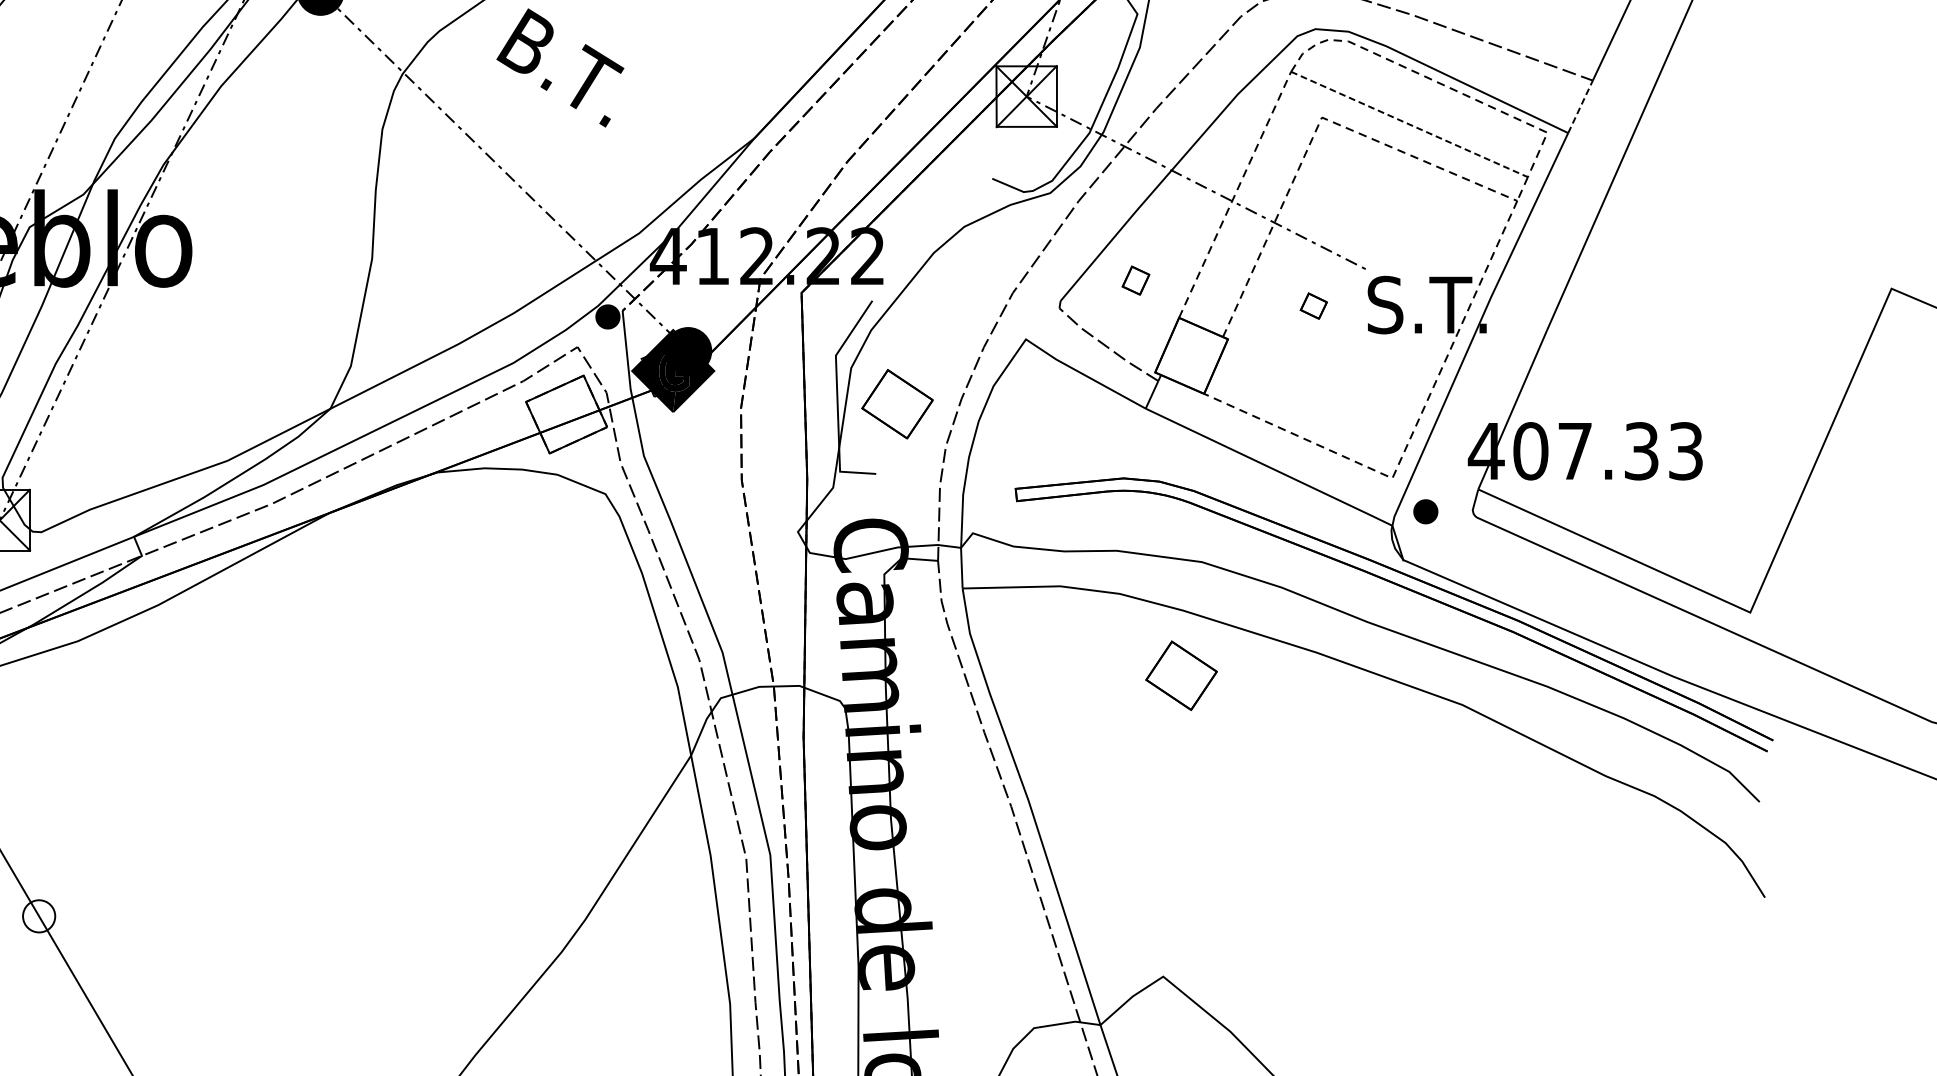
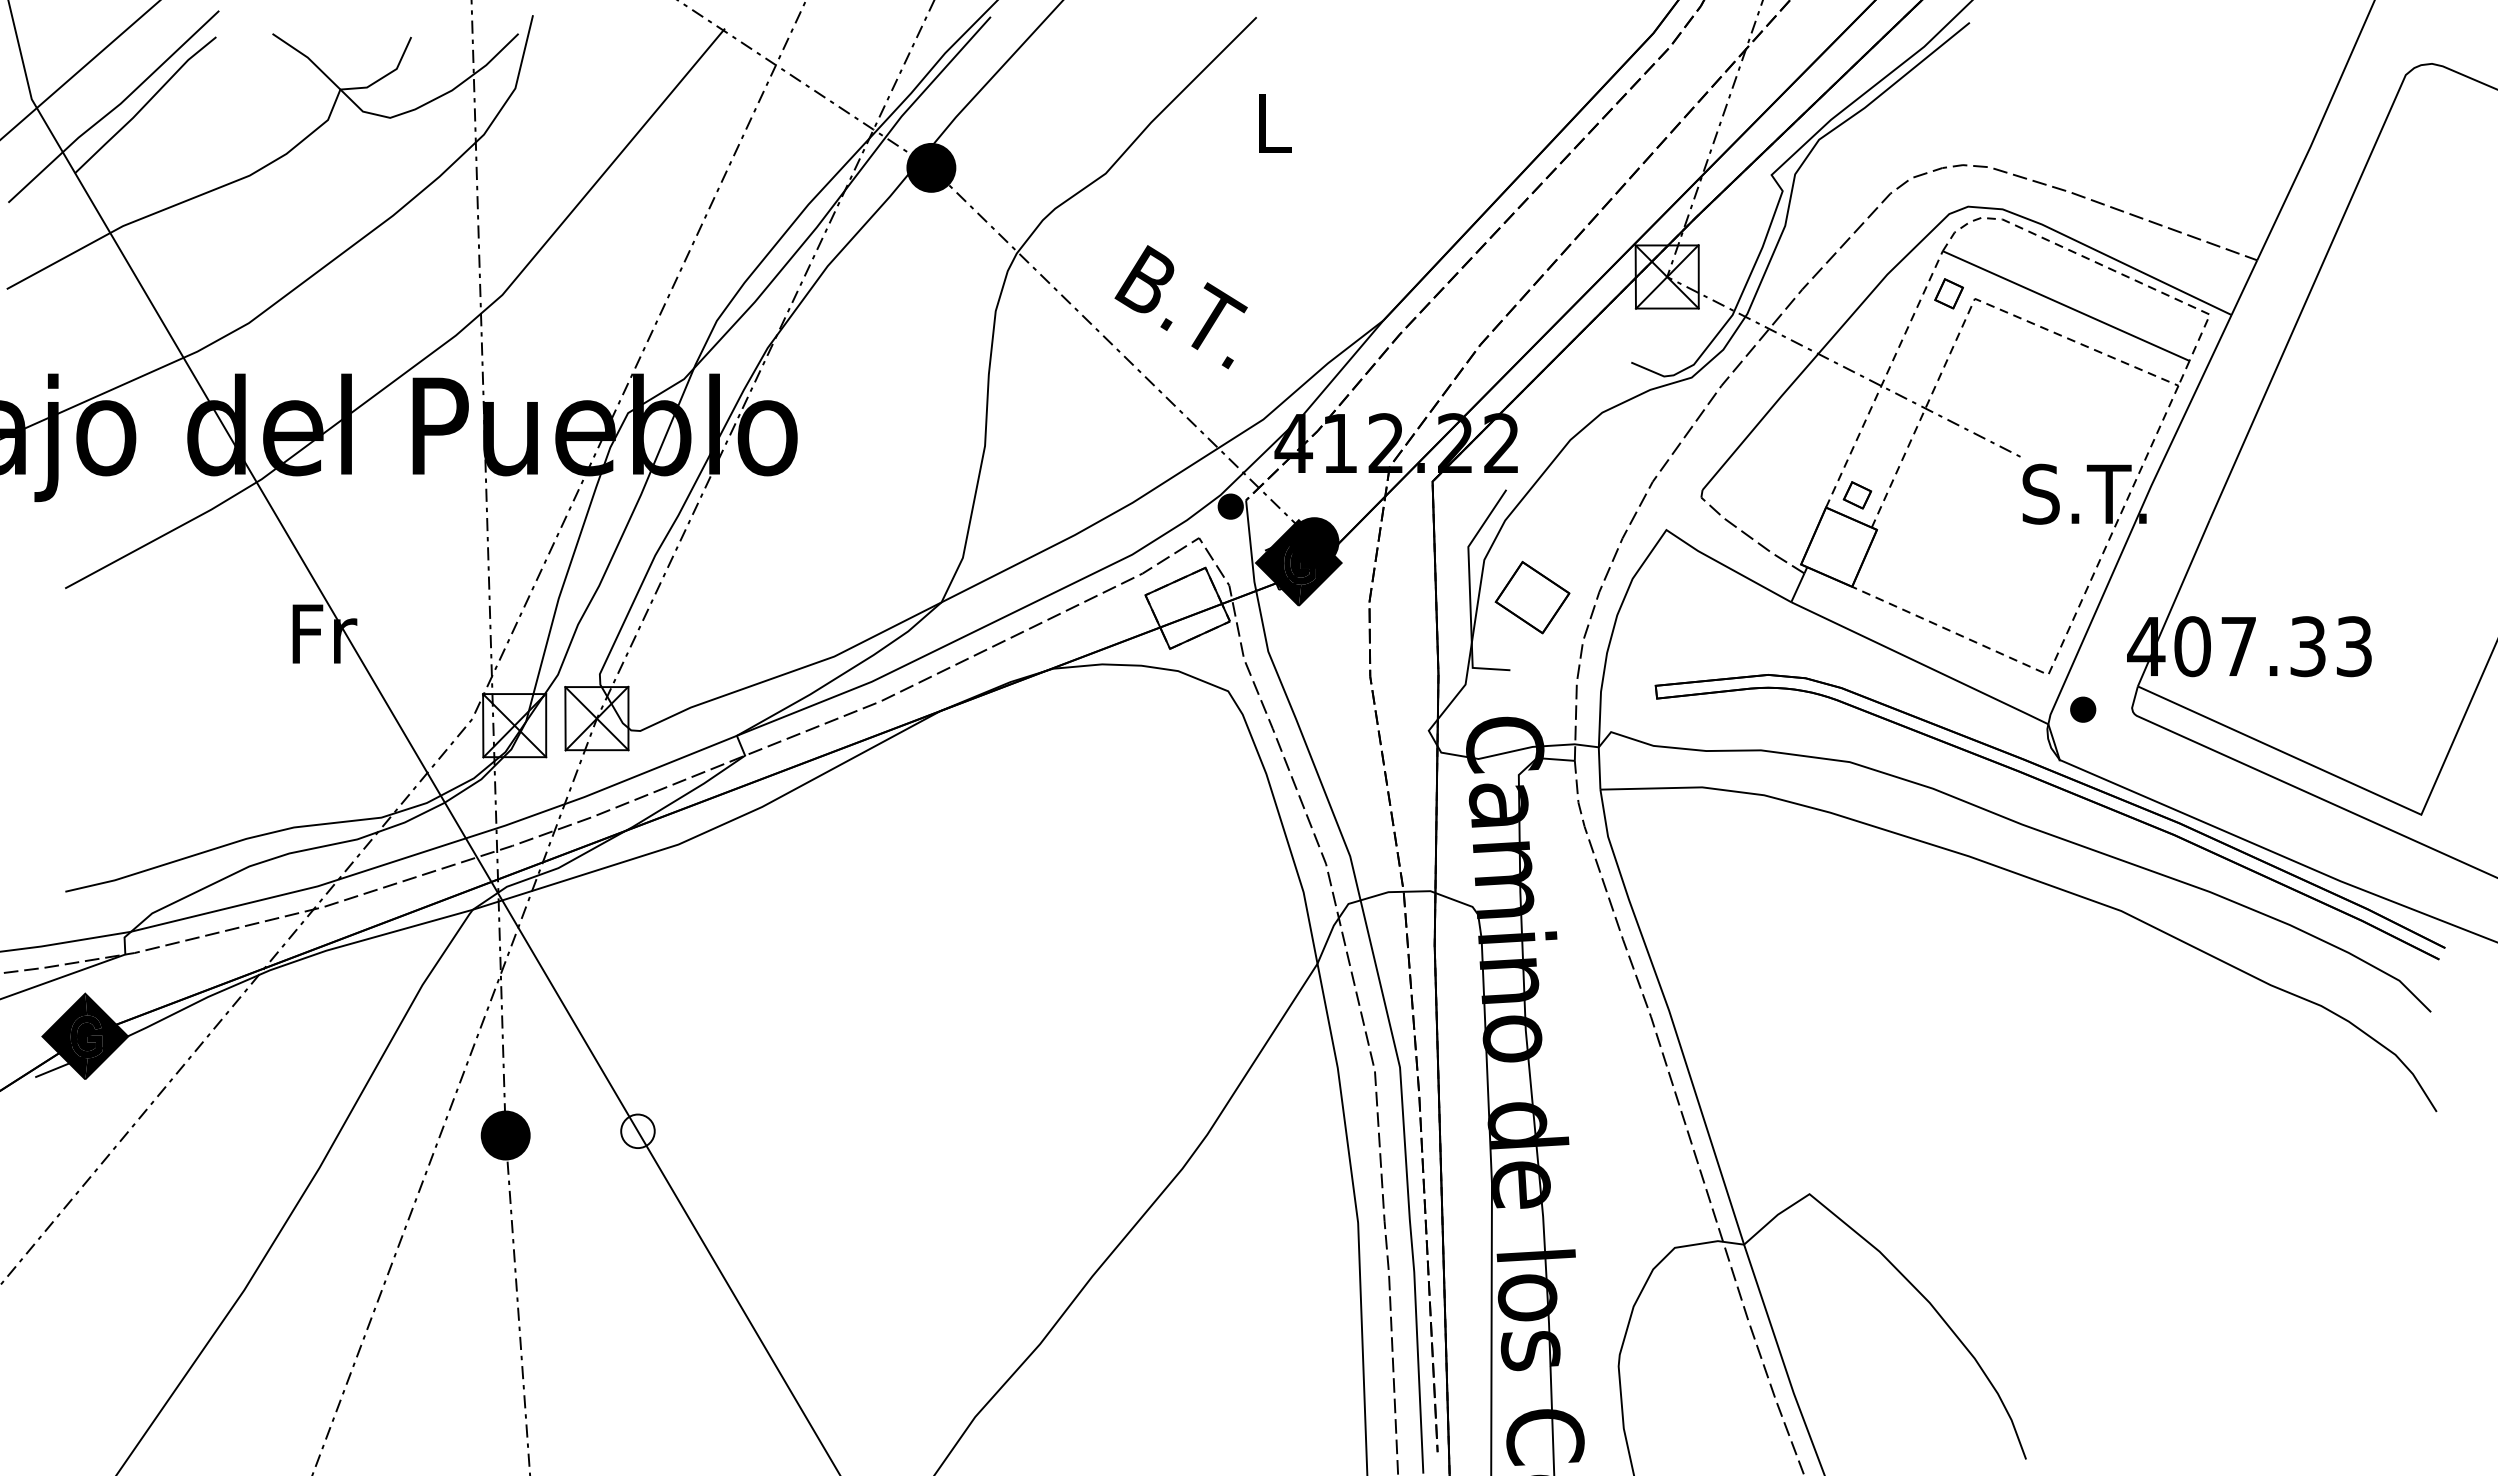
text: (559, 68) -> (1180, 307), moved
line: (1580, 106) -> (2244, 287), dashed -> solid
line: (1409, 124) -> (2066, 306), dashed -> solid
part: (1135, 280) -> (1948, 293), moved
part: (1313, 306) -> (1857, 495), moved
part: (1181, 675) -> (1828, 880), removed

